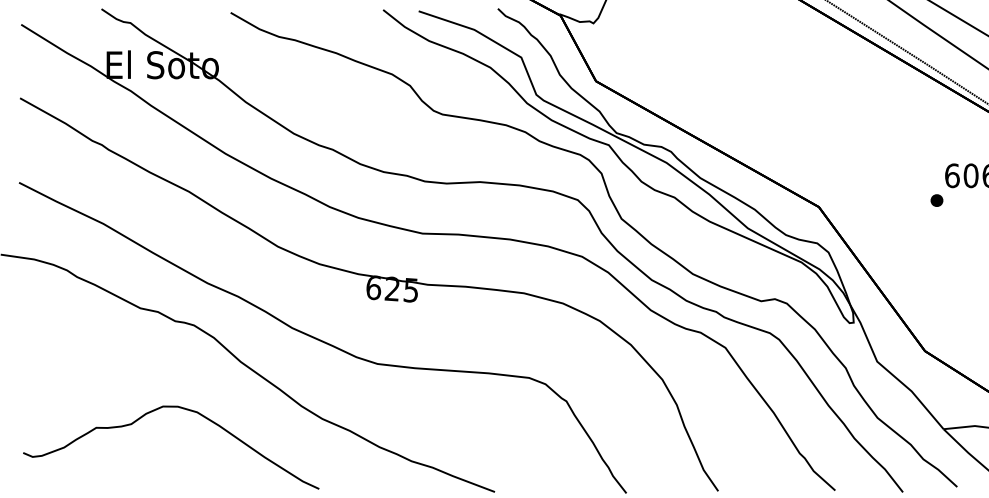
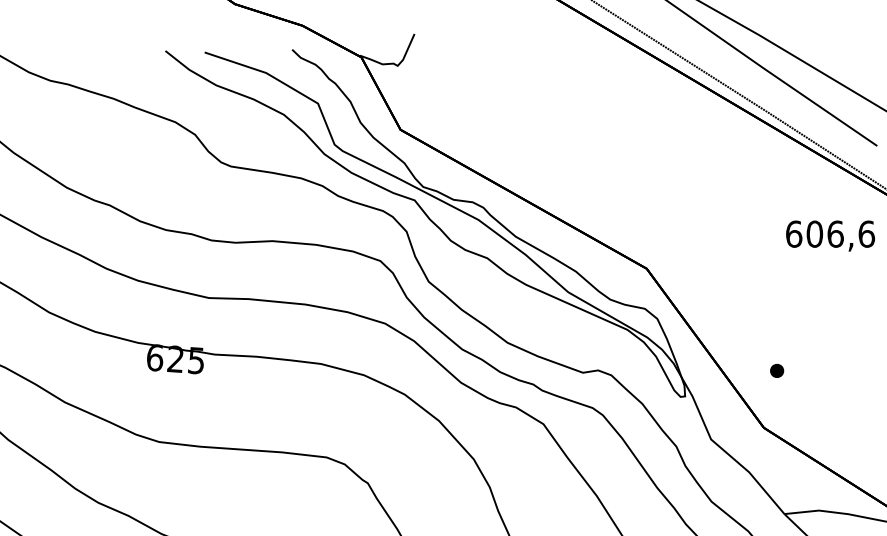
part: (936, 200) -> (776, 370), moved

